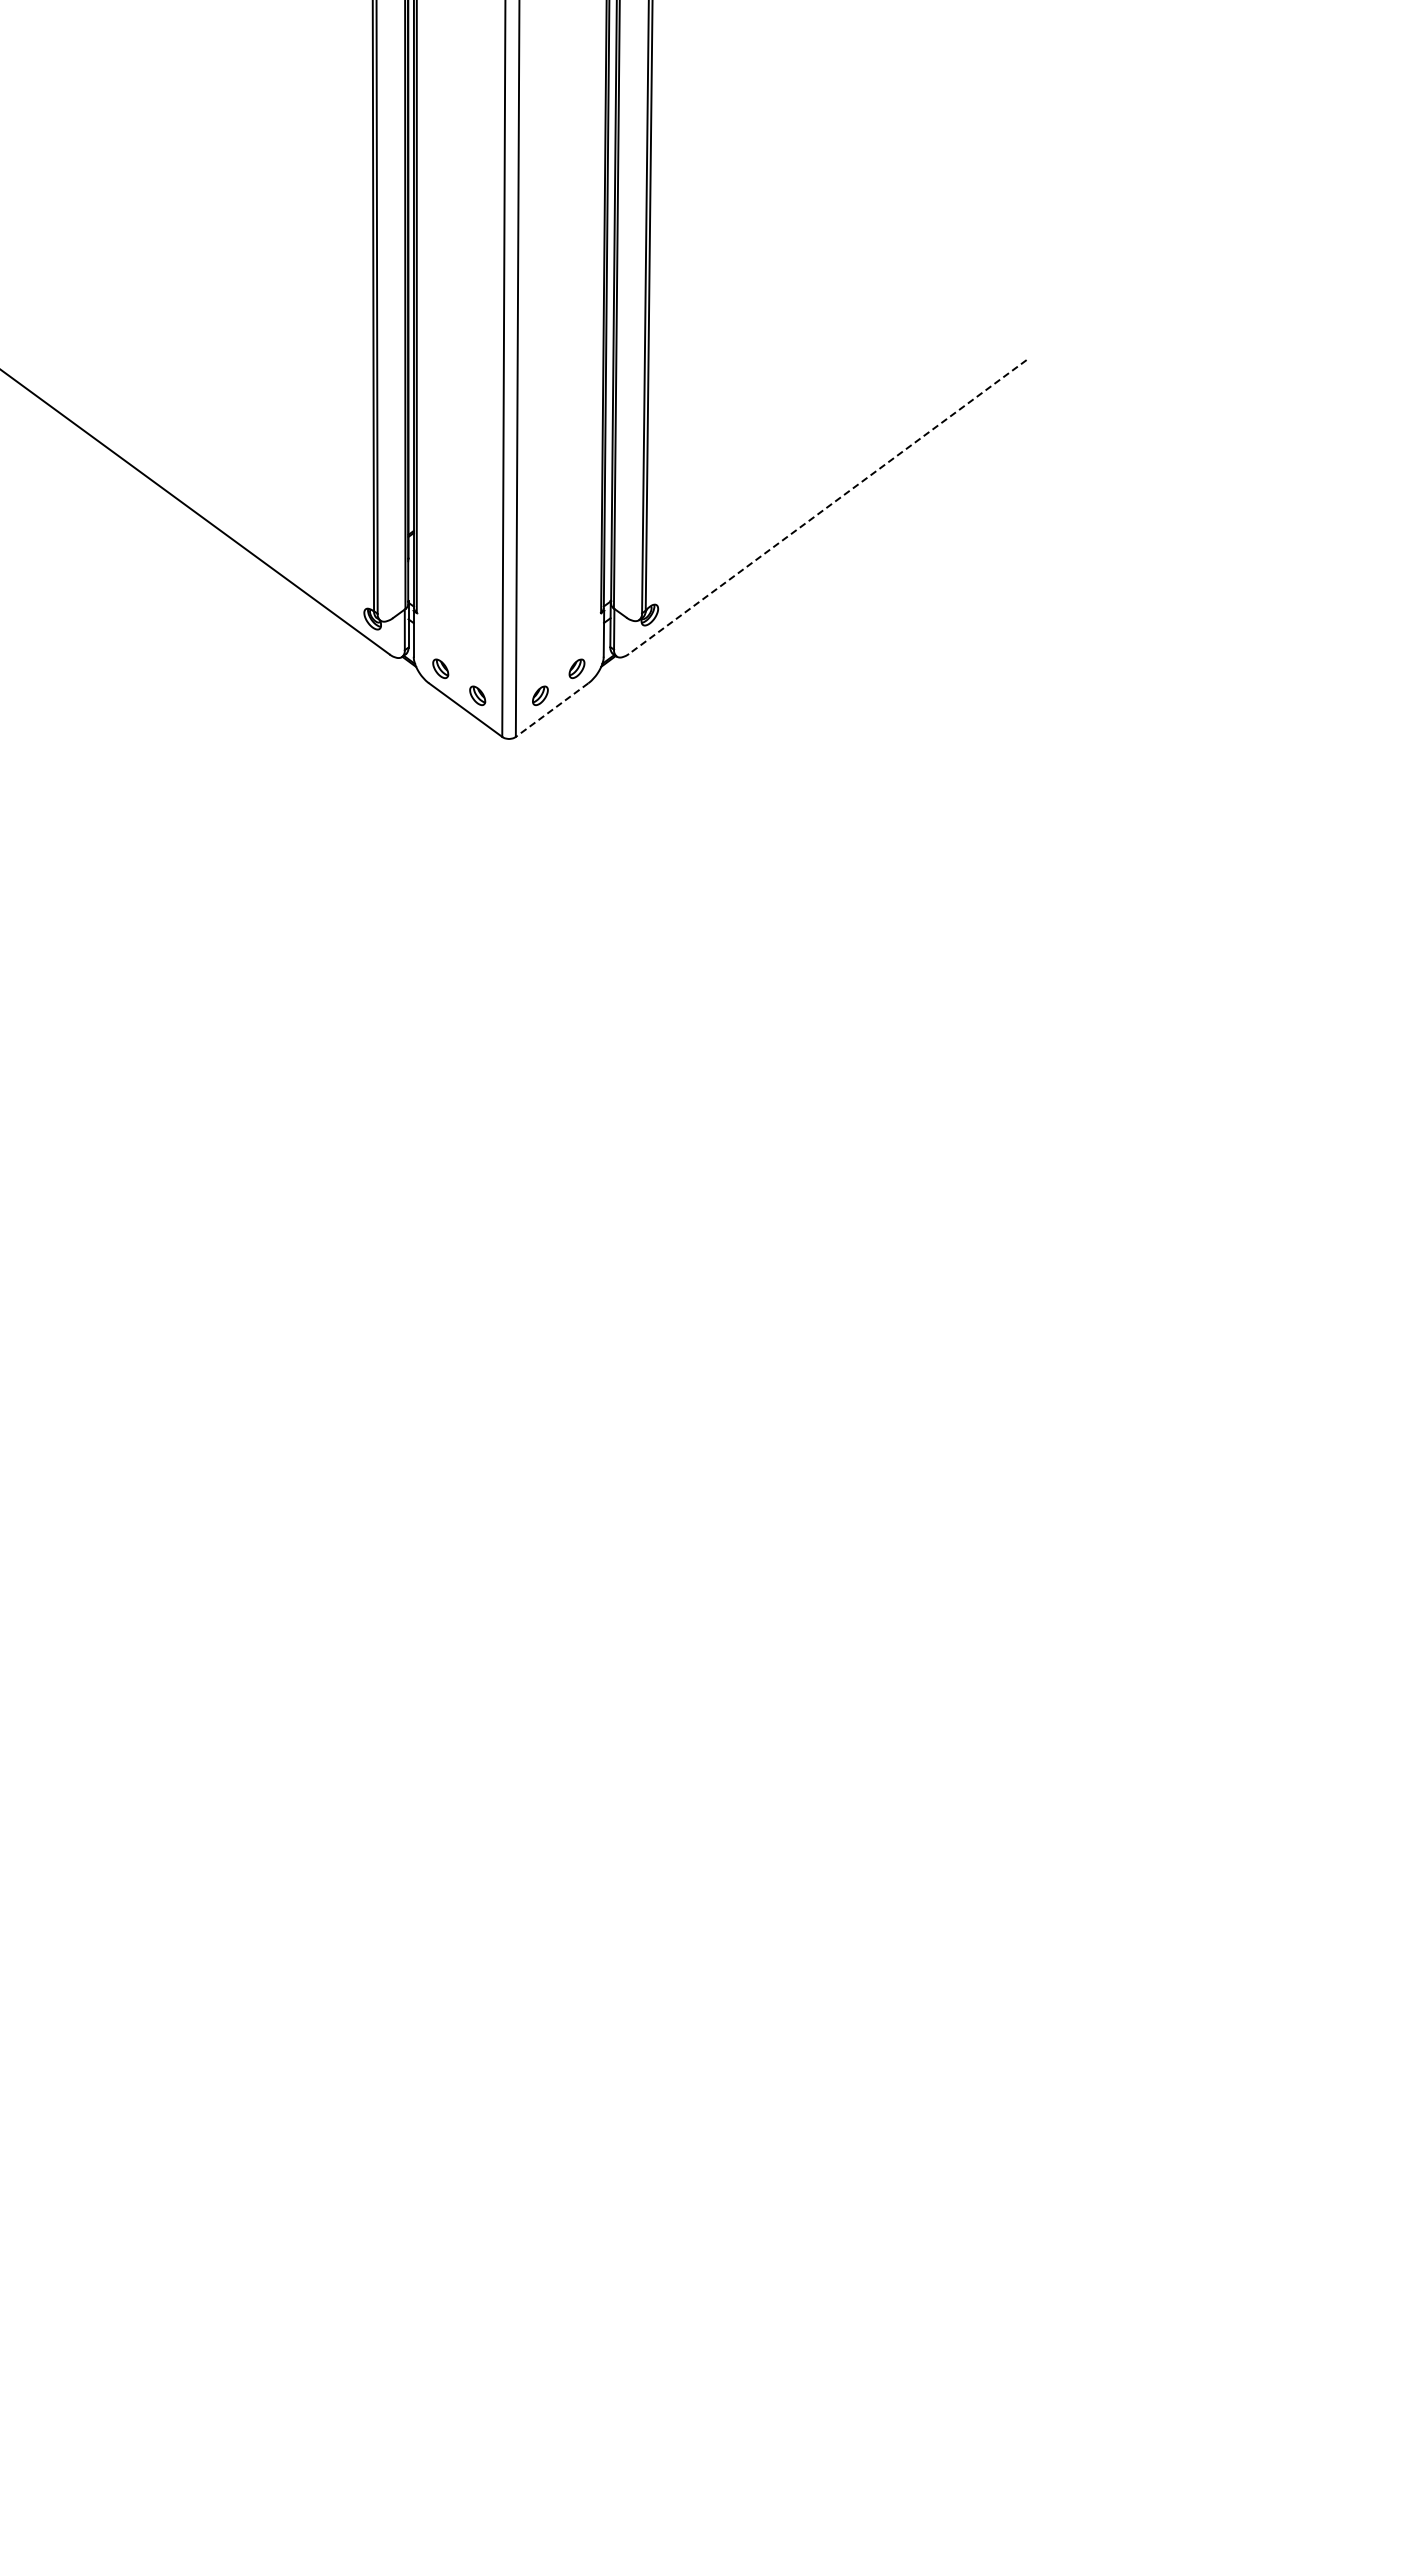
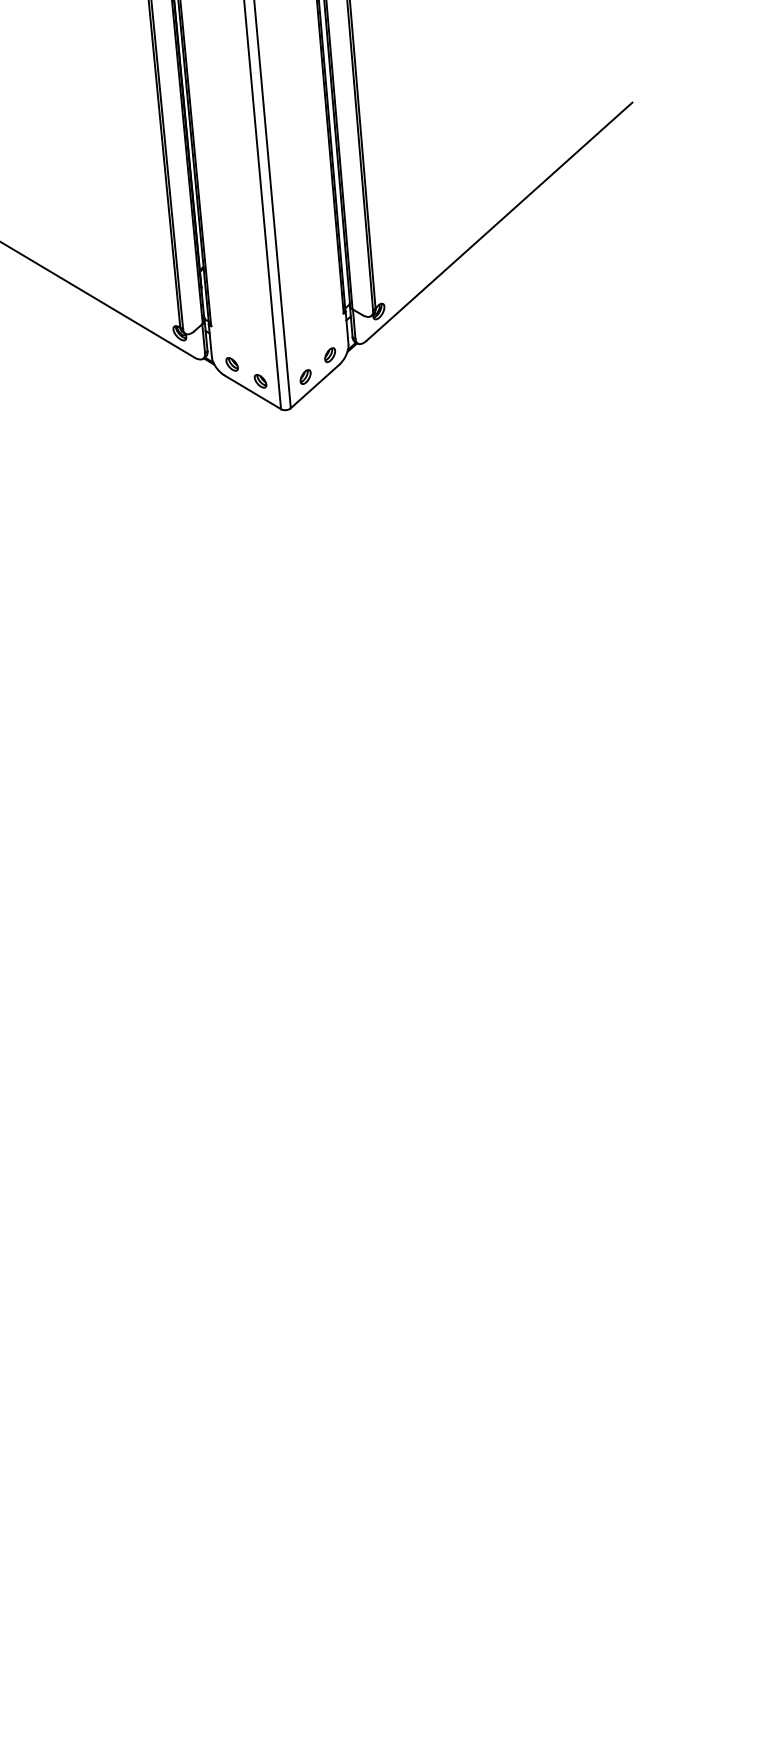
line: (827, 507) -> (499, 222), dashed -> solid
line: (551, 710) -> (314, 386), dashed -> solid

